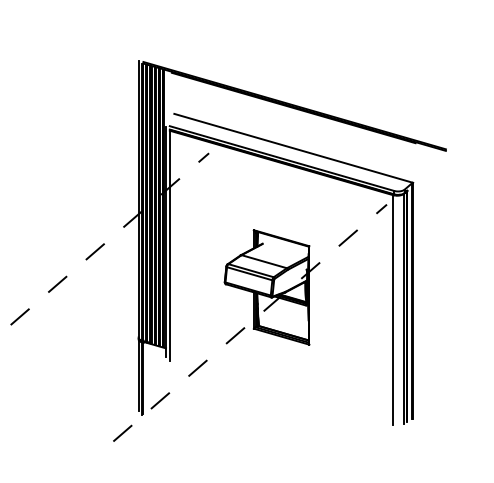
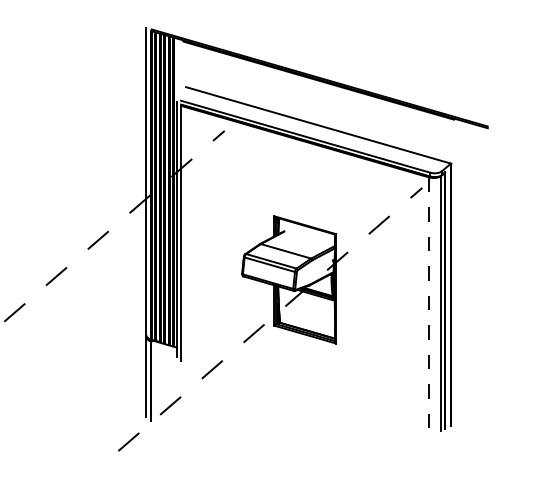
line: (393, 310) -> (429, 305), solid -> dashed

